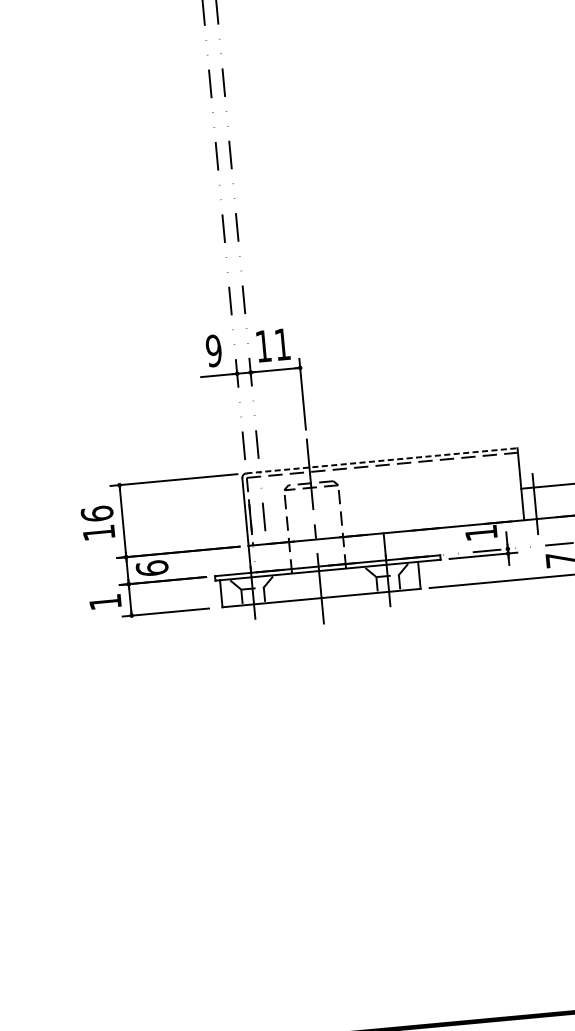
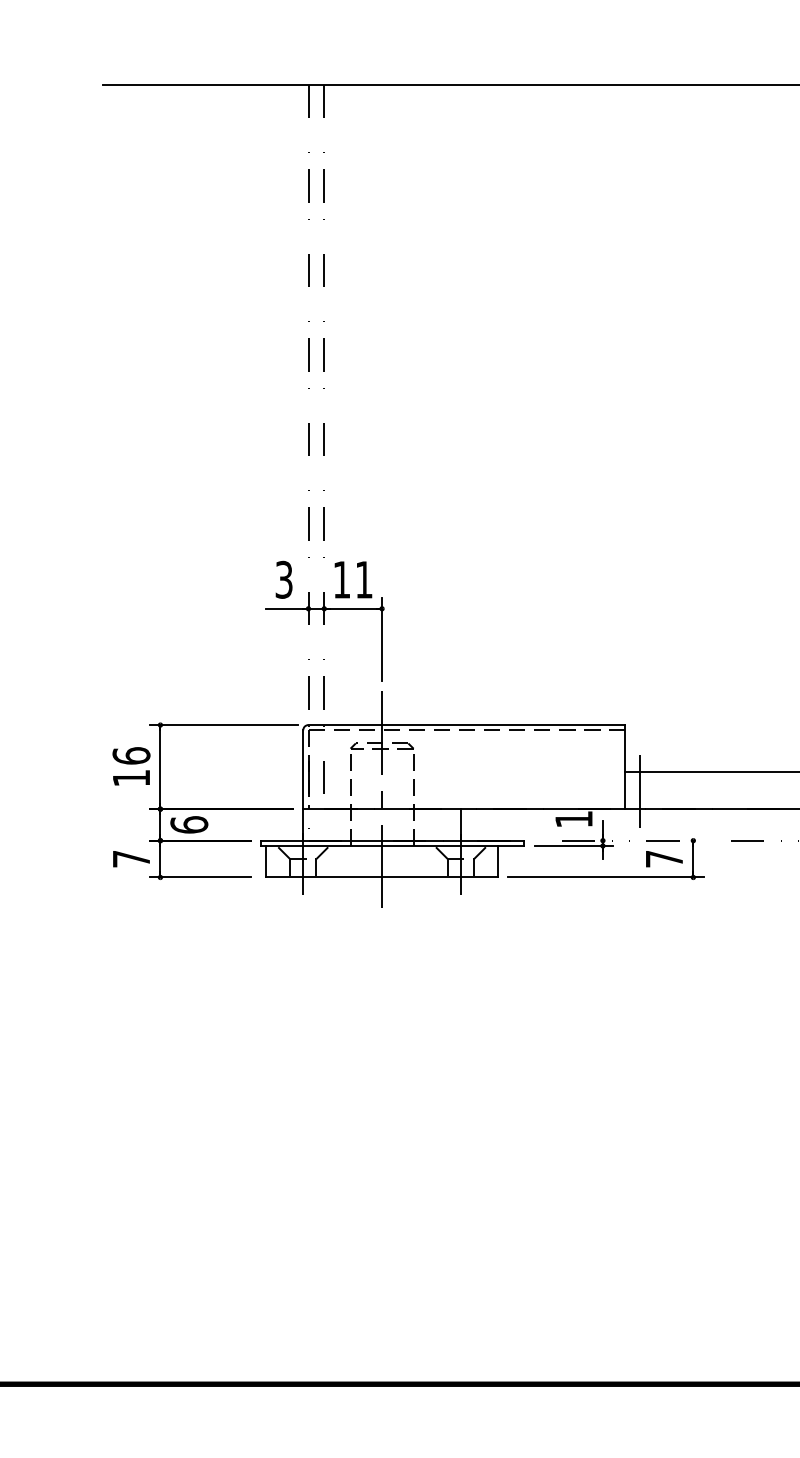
text: (213, 350) -> (283, 579), 9 -> 3
line: (382, 461) -> (467, 725), dashed -> solid
text: (105, 602) -> (131, 859), 1 -> 7

